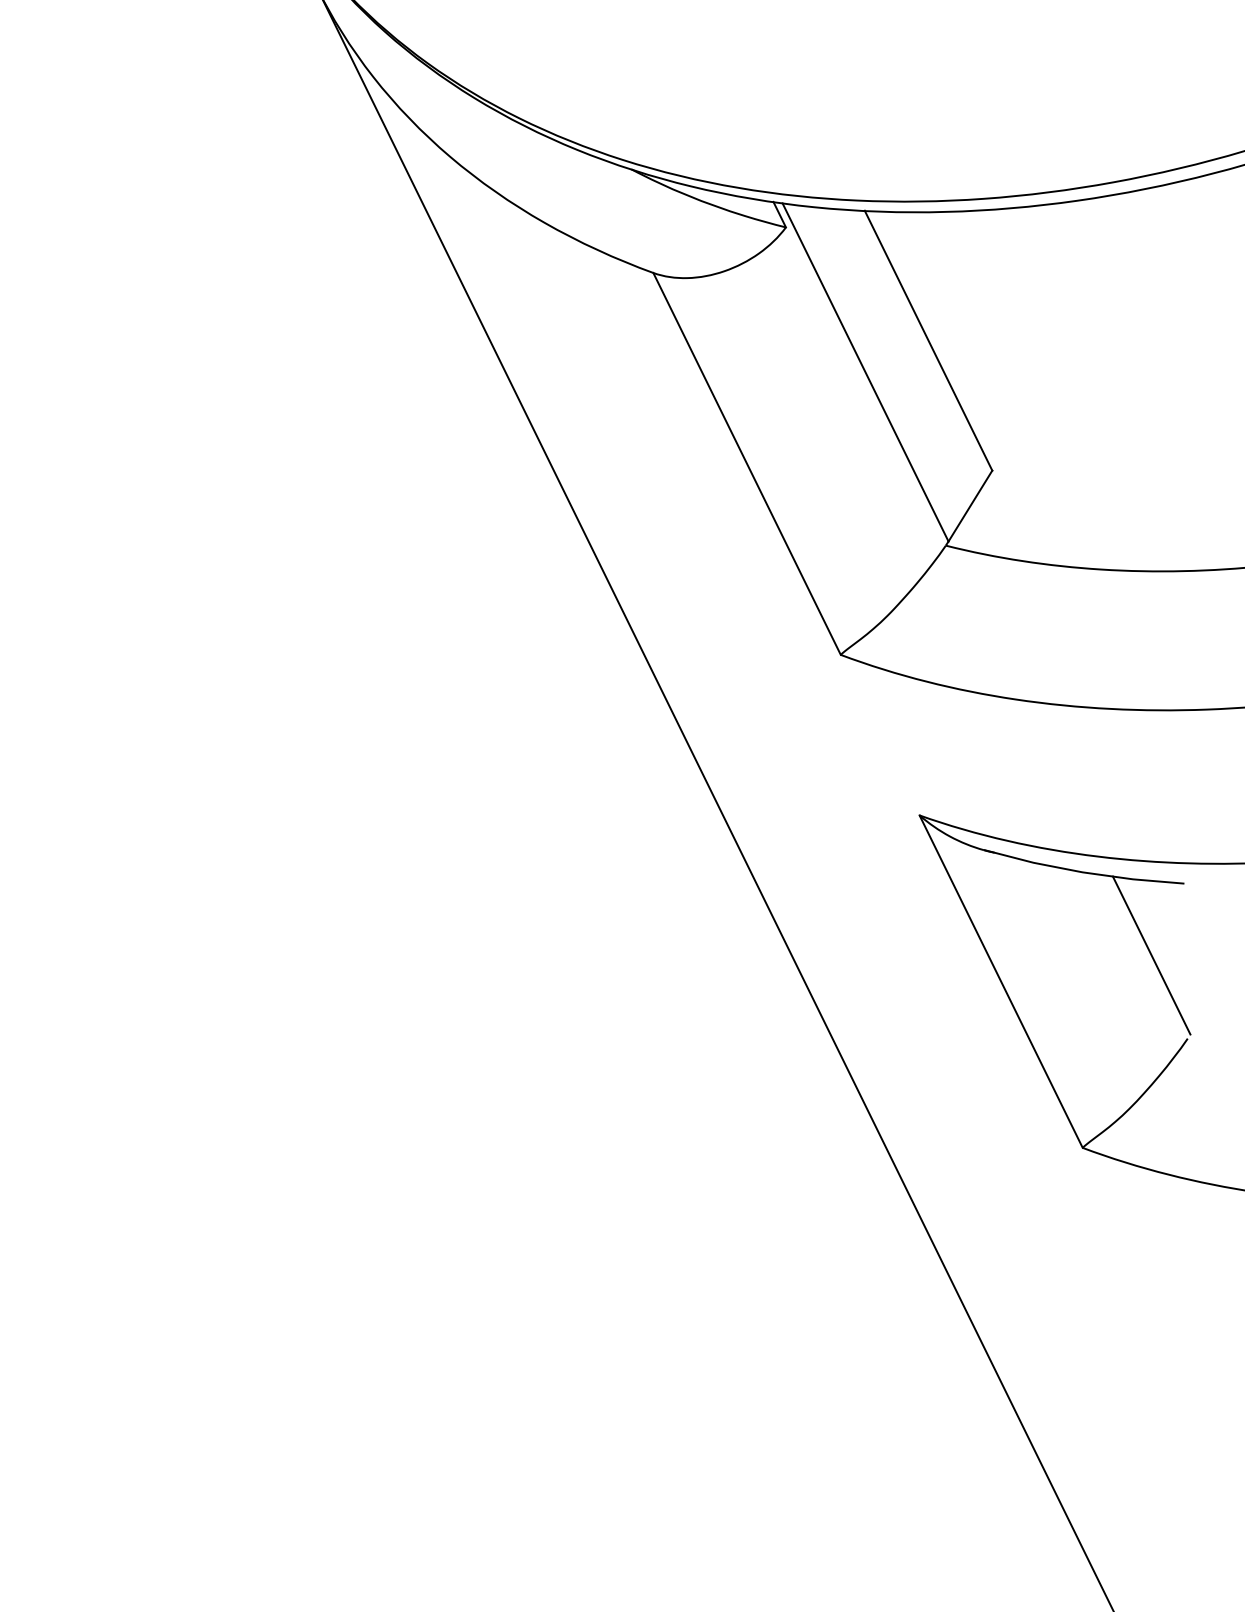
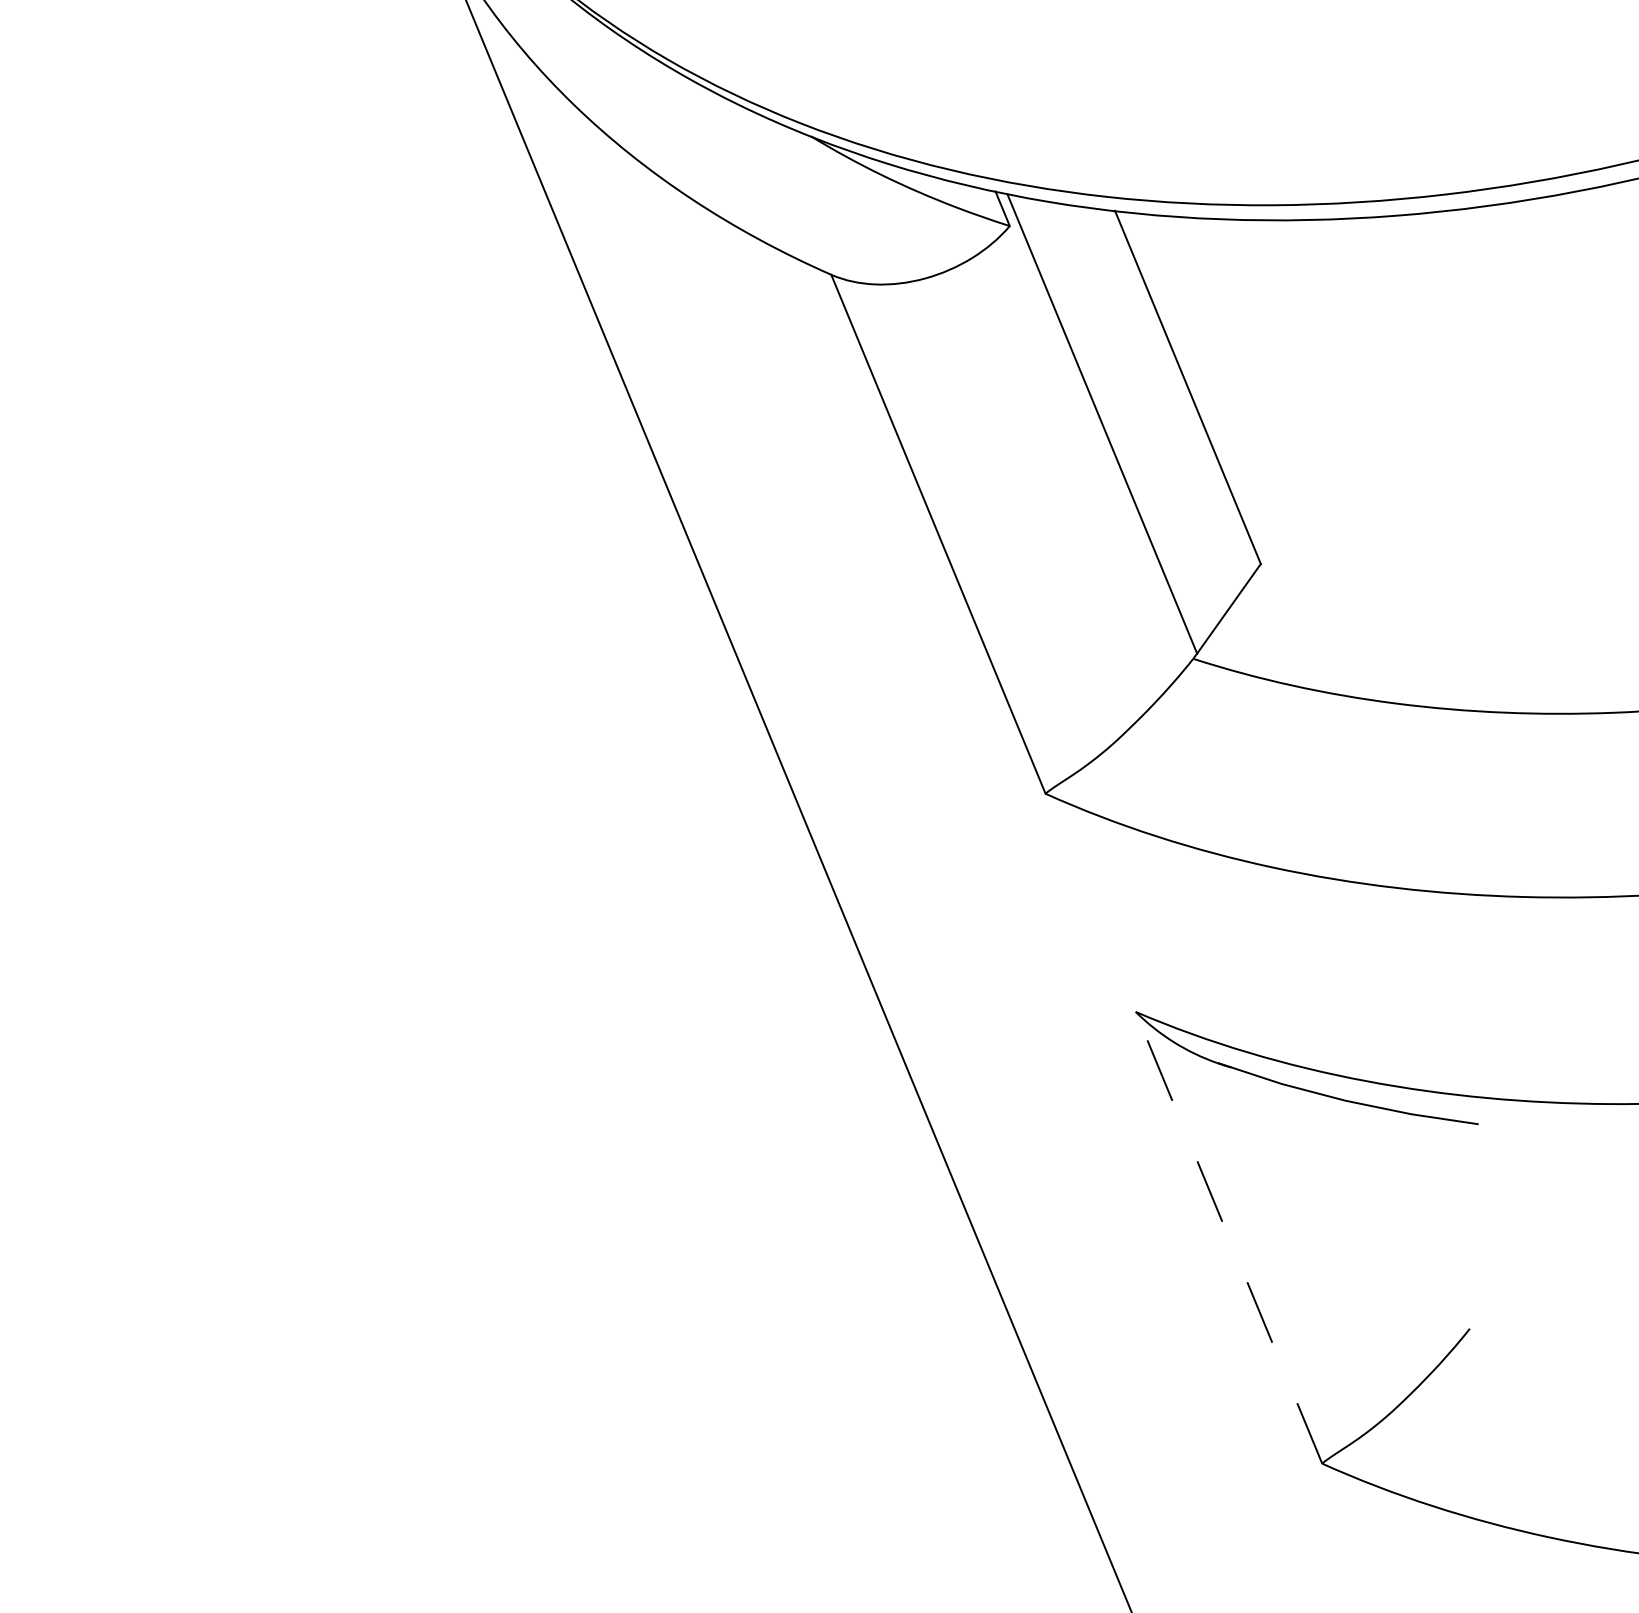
line: (1151, 955) -> (1429, 1216), removed
line: (1000, 981) -> (1228, 1237), solid -> dashed

